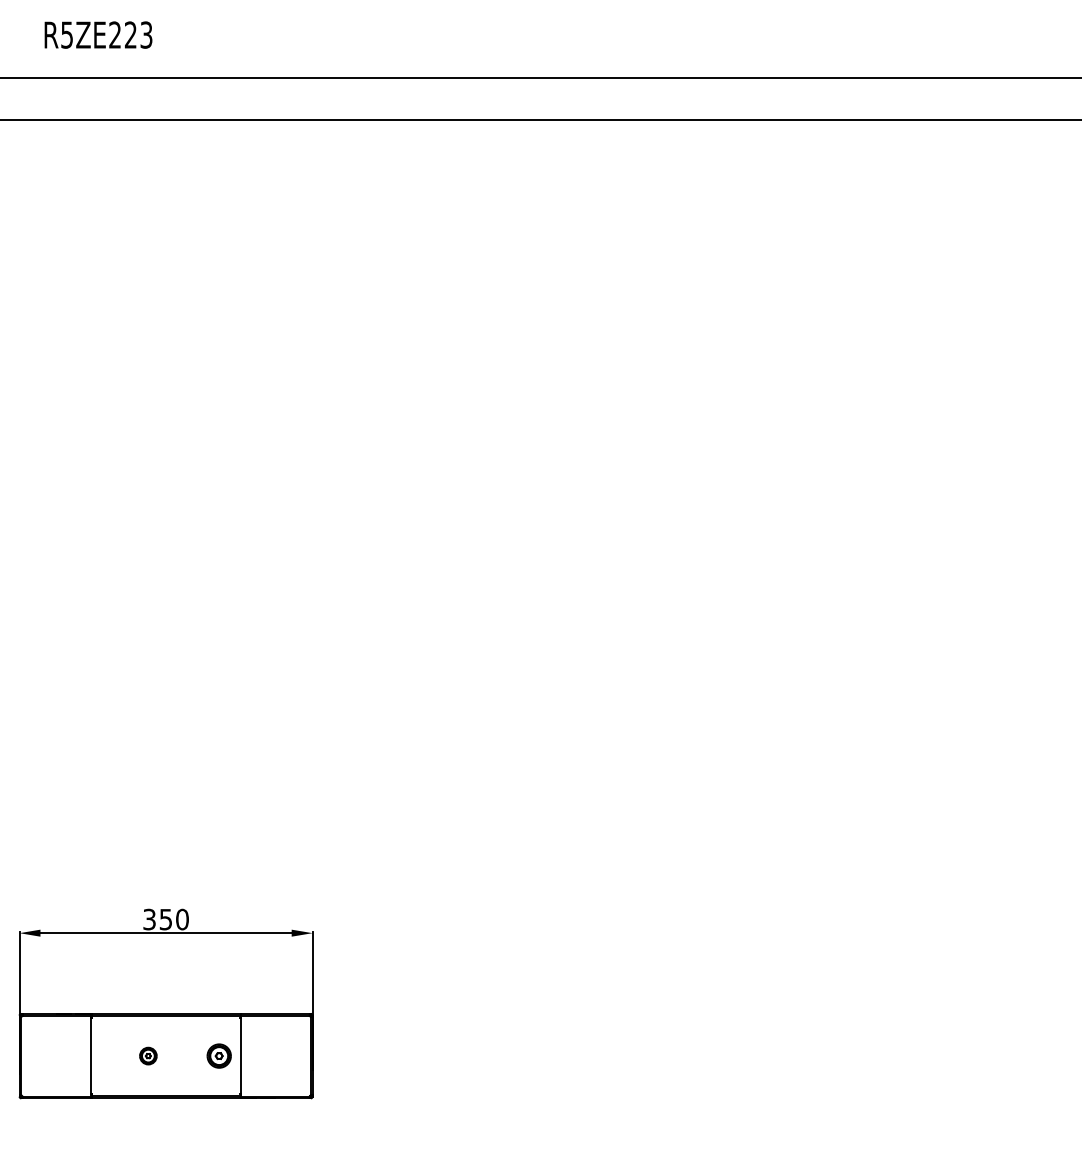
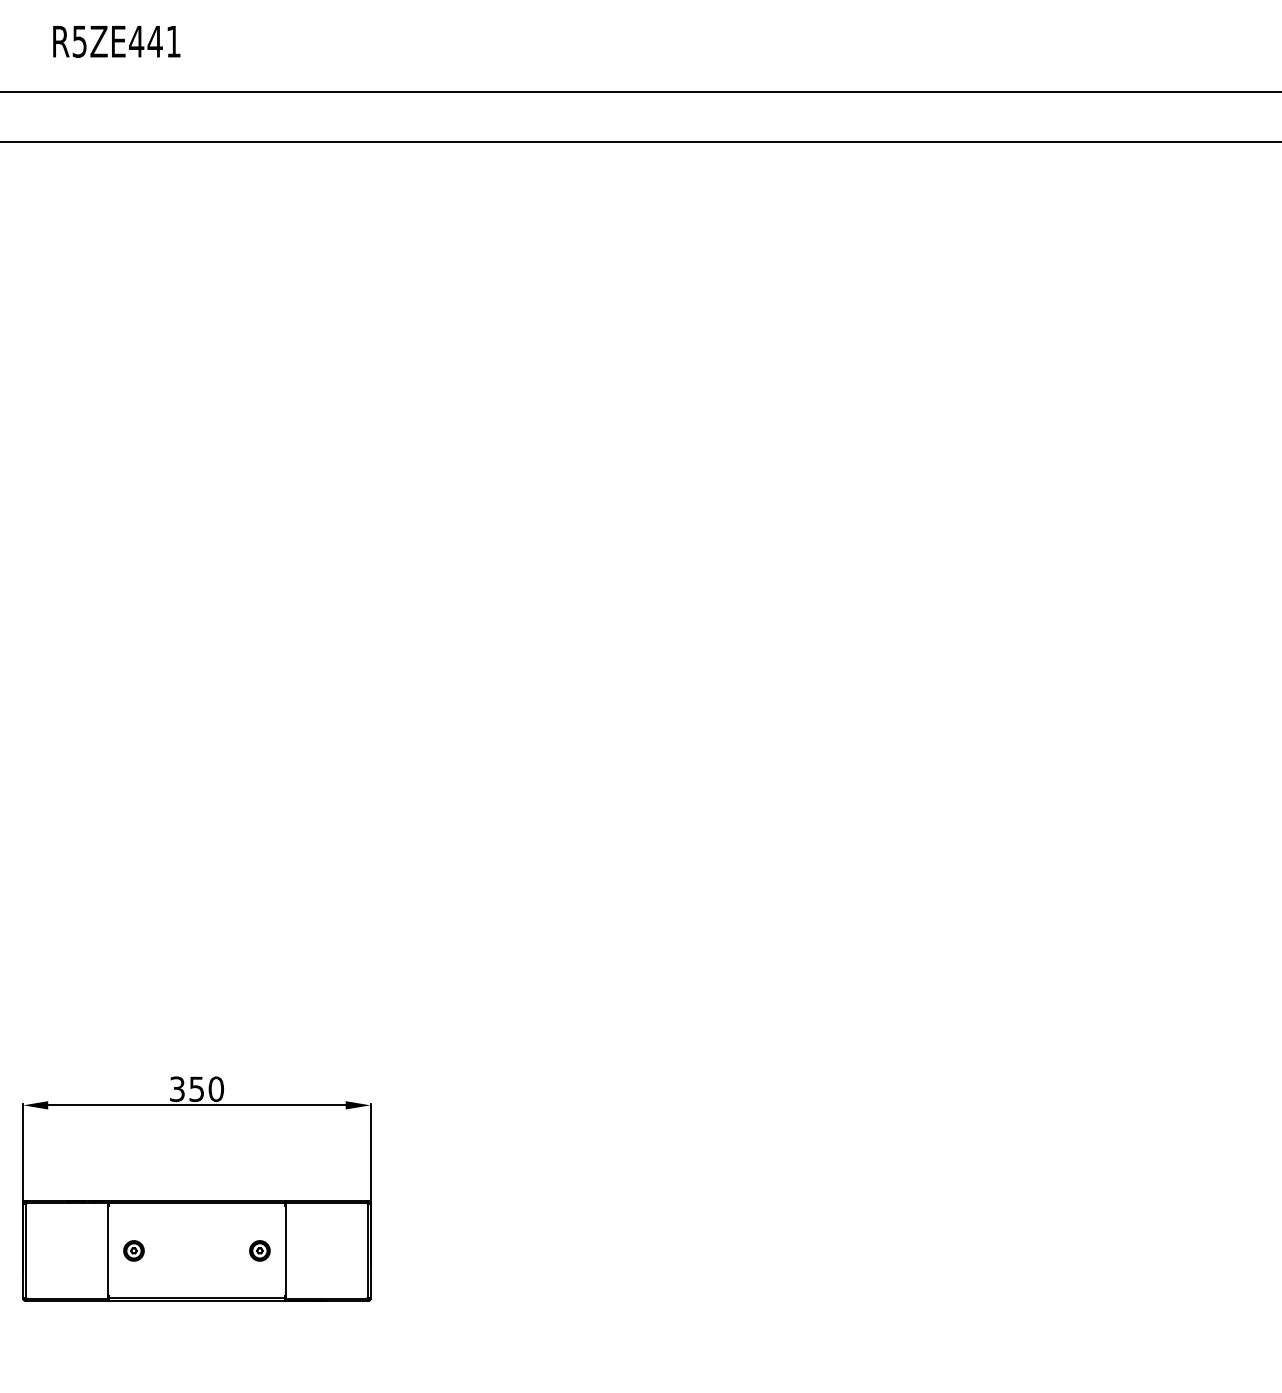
text: (130, 34) -> (154, 41), R5ZE223 -> R5ZE441
part: (147, 1055) -> (133, 1250), moved
part: (218, 1055) -> (259, 1250), size x0.71

